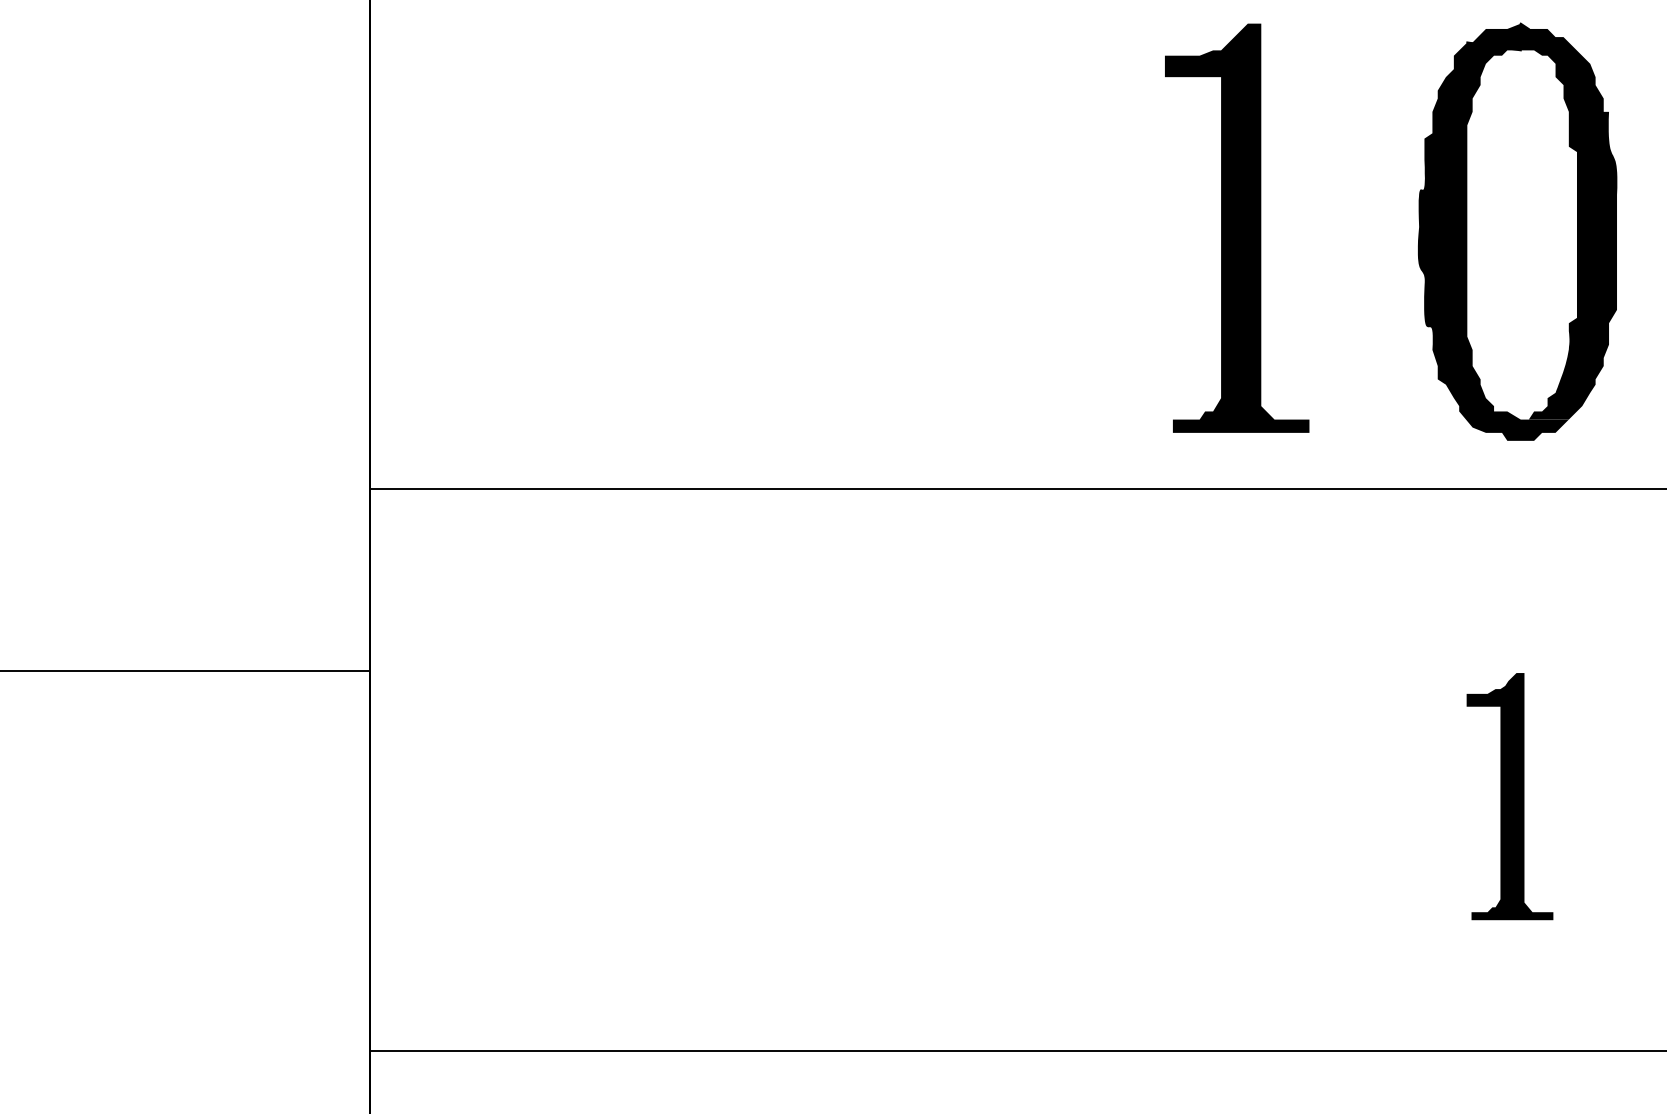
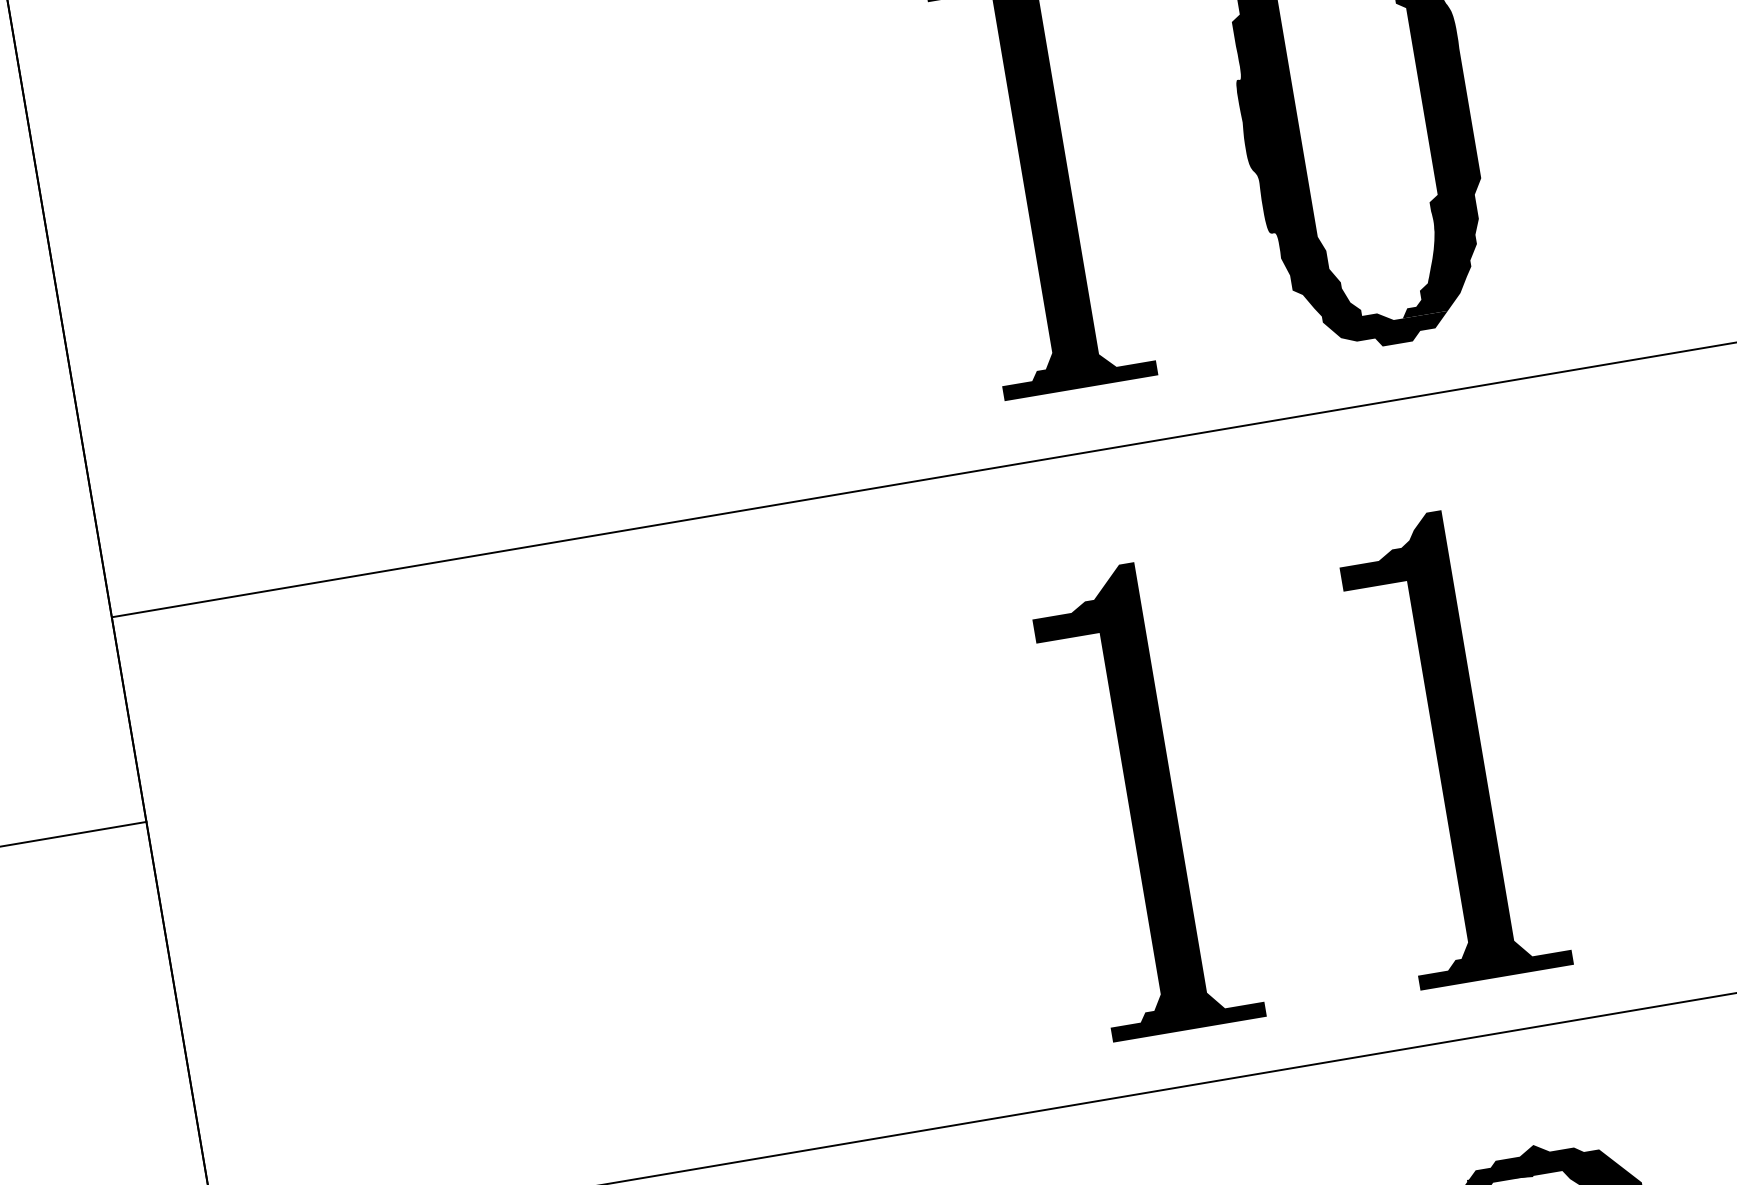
fill: (1236, 796) -> (1145, 798), added
part: (1509, 796) -> (1452, 746), size x1.67

